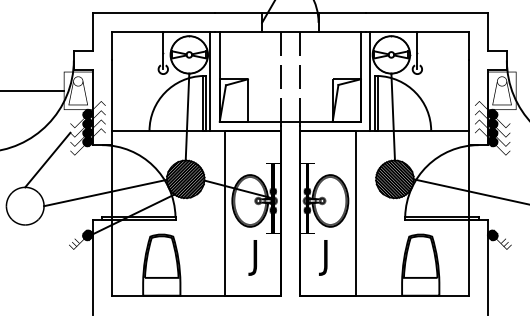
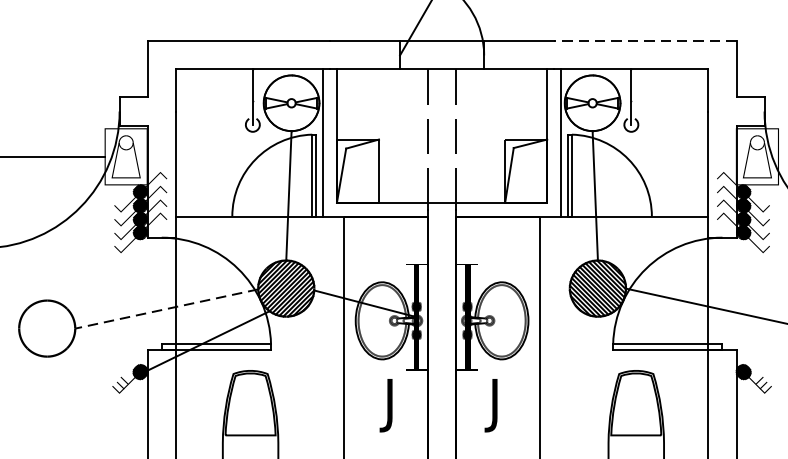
line: (426, 13) -> (644, 41), solid -> dashed
line: (47, 159) -> (80, 259), removed
line: (105, 193) -> (166, 309), solid -> dashed

